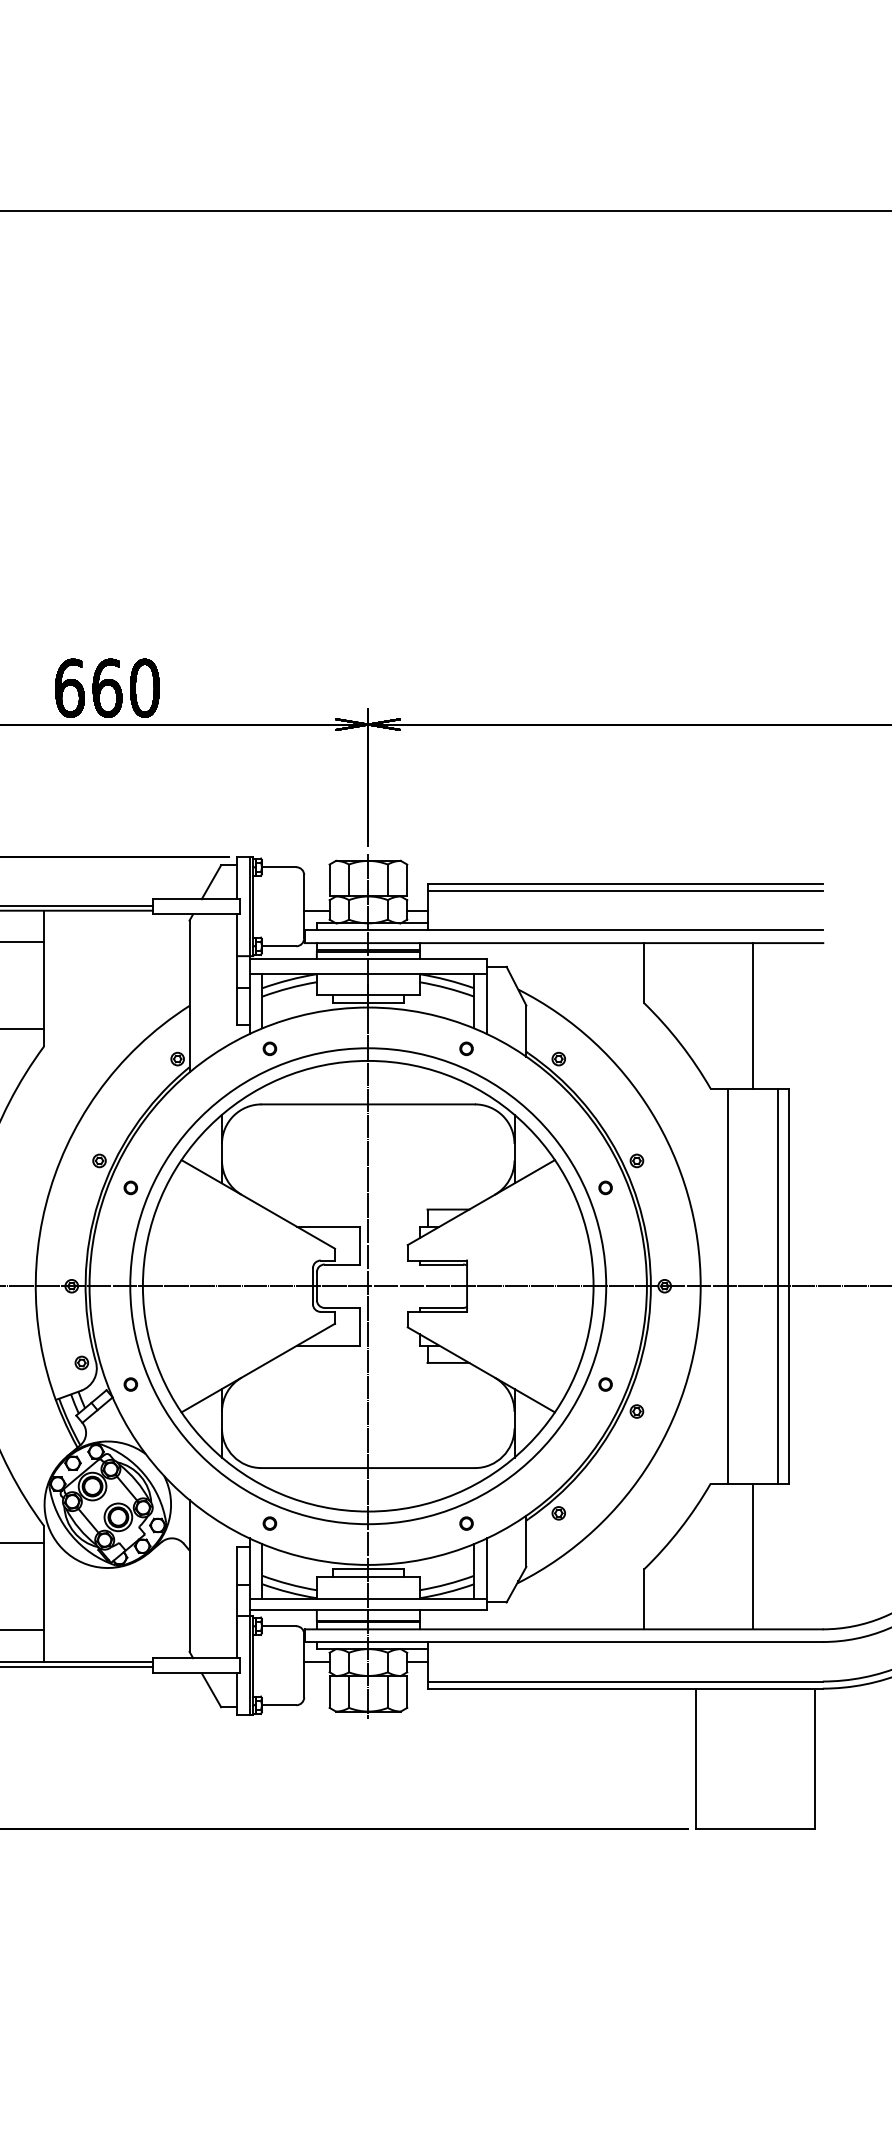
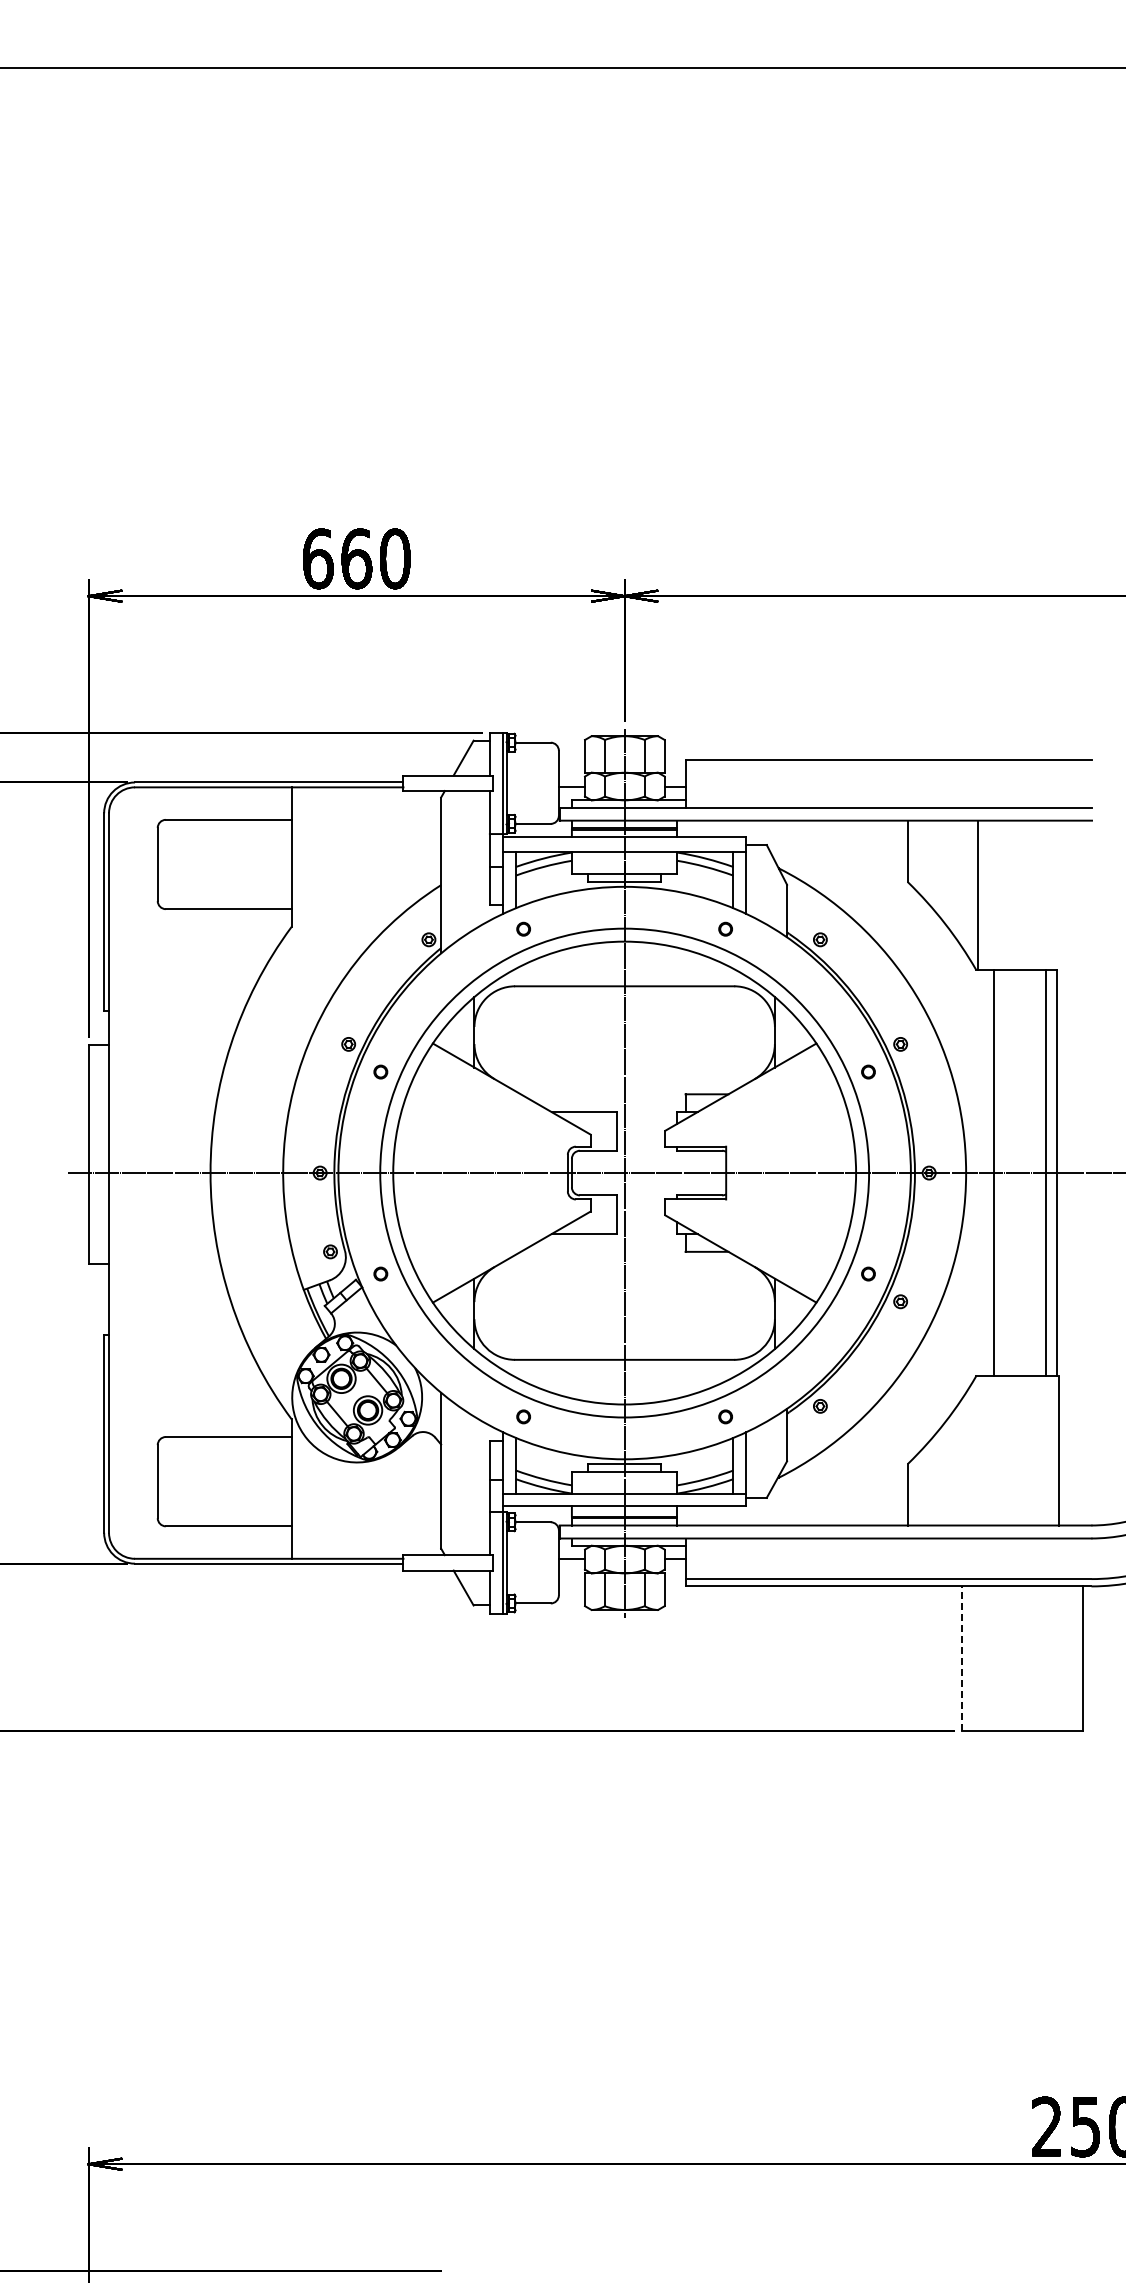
line: (626, 891) -> (889, 767), removed
line: (752, 1015) -> (978, 895), moved
line: (752, 1556) -> (1059, 1450), moved
line: (696, 1758) -> (961, 1658), solid -> dashed

